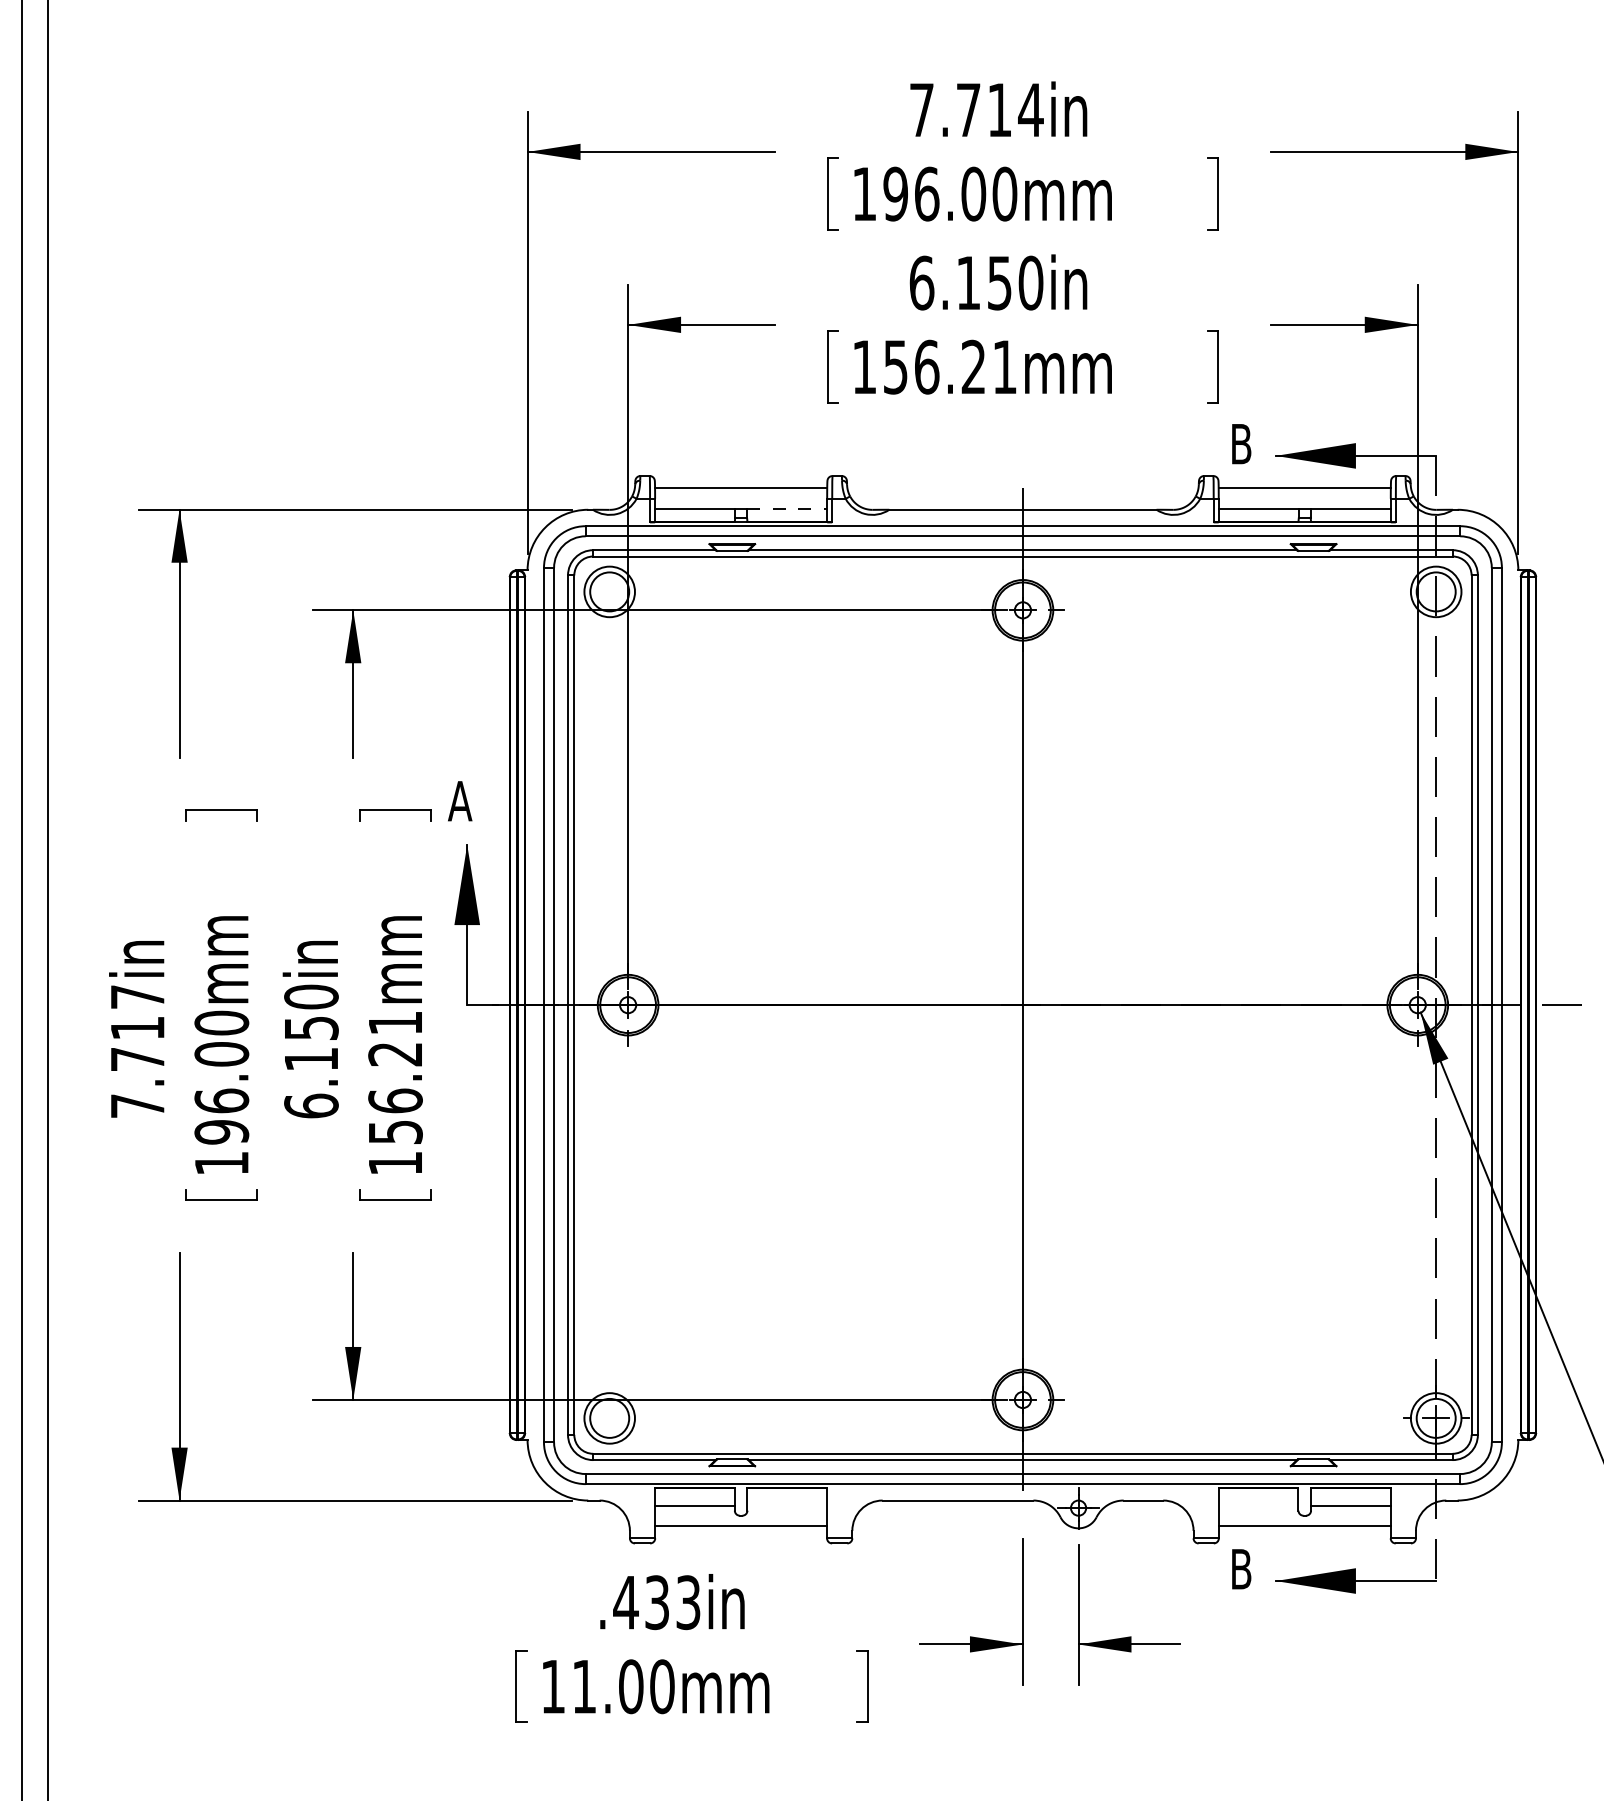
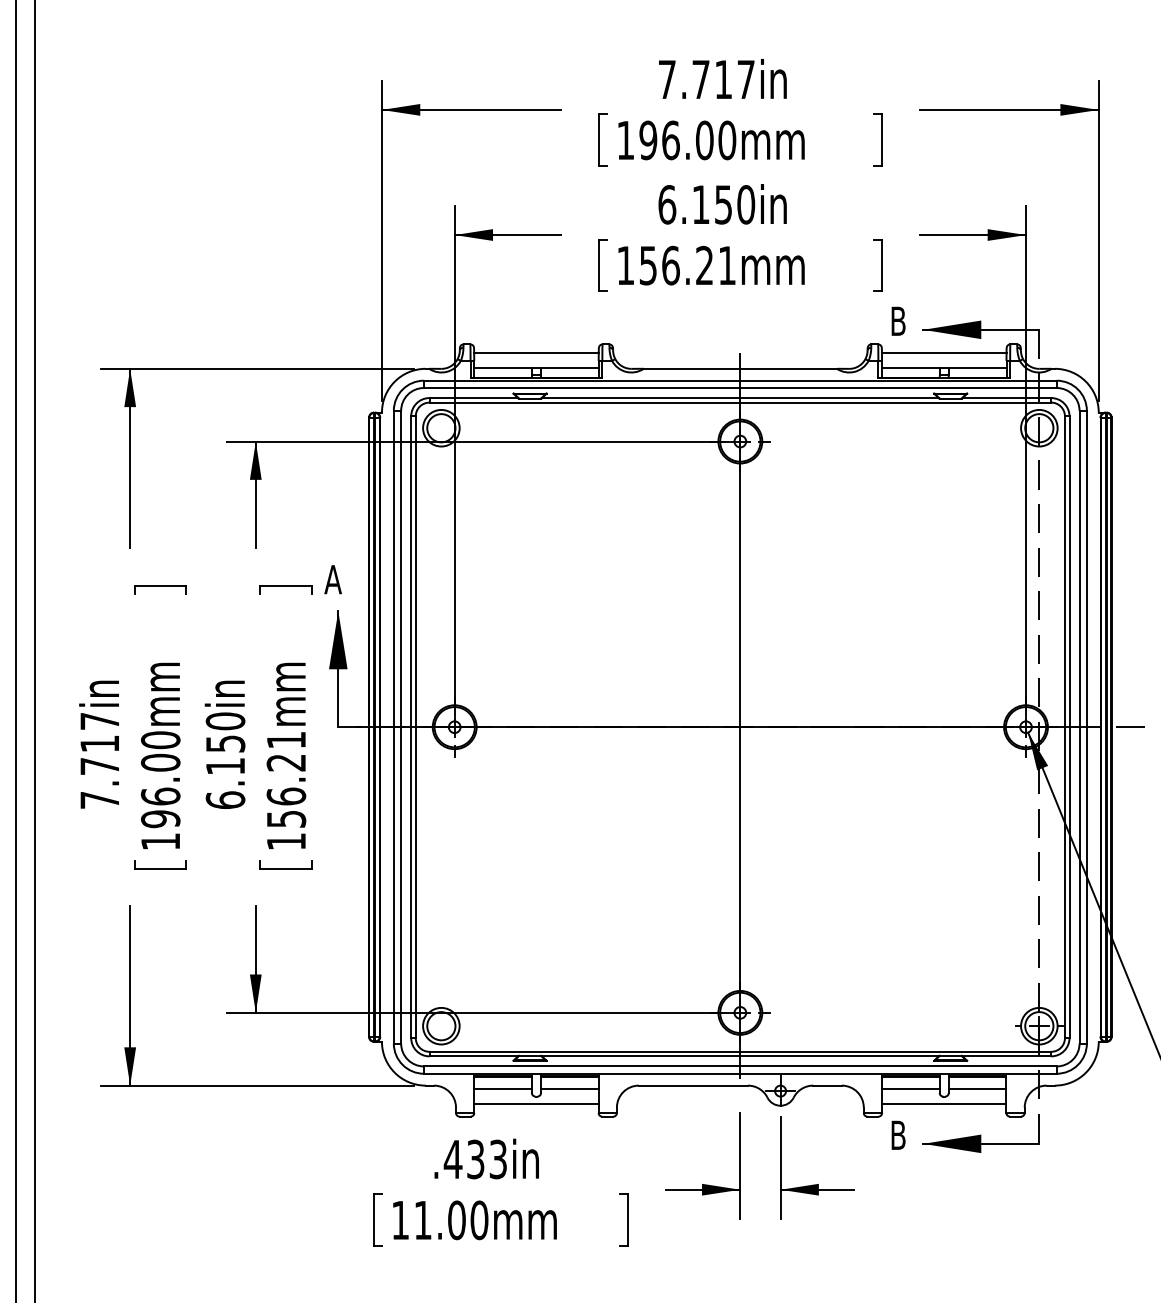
text: (1030, 109) -> (745, 79), 7.714in -> 7.717in
line: (787, 508) -> (570, 367), dashed -> solid
line: (787, 1505) -> (570, 1089), added
line: (1258, 1505) -> (910, 1089), added

